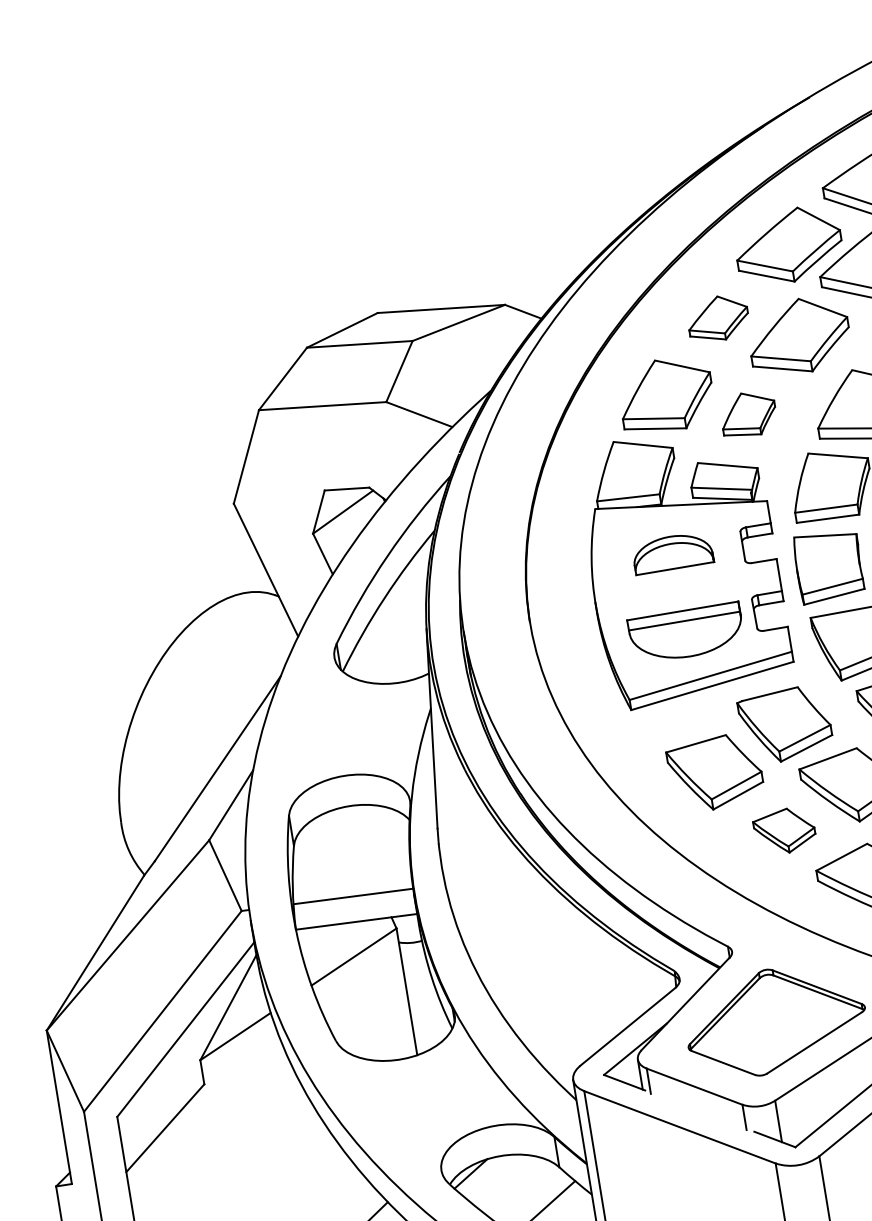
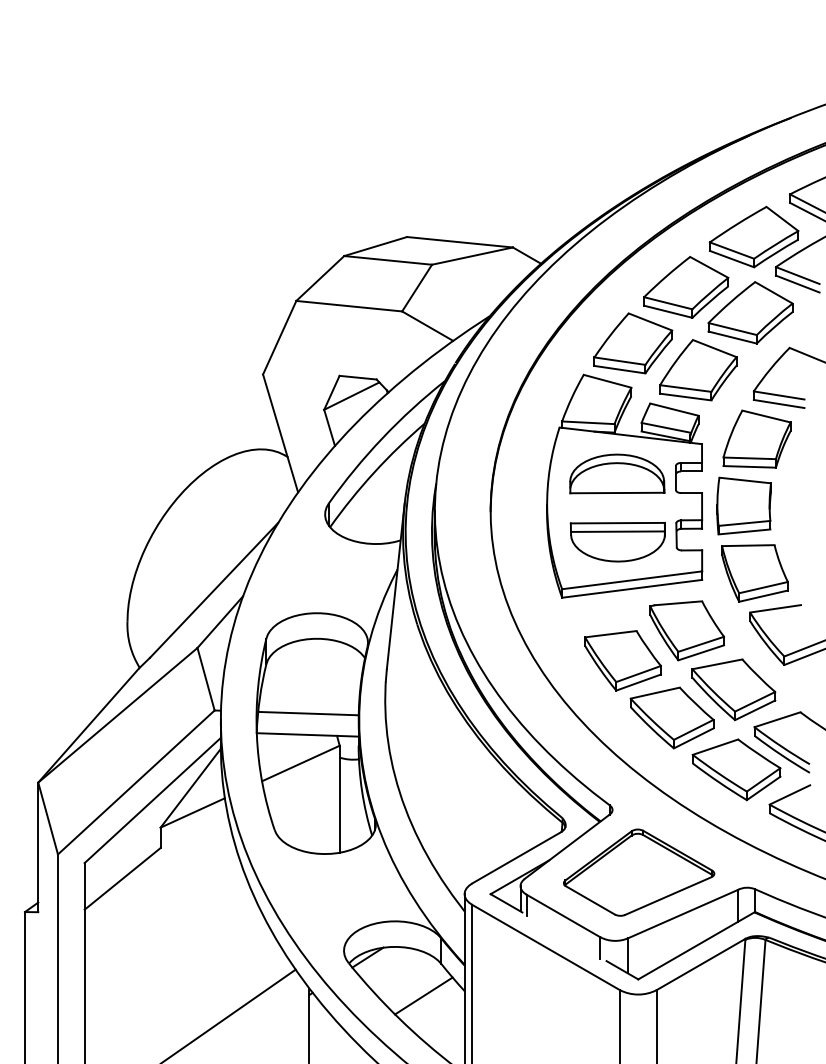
part: (718, 318) -> (686, 287), size x1.67
part: (748, 414) -> (698, 370), size x1.67
part: (672, 552) -> (617, 473), size x1.43
part: (783, 830) -> (671, 717), size x1.67

